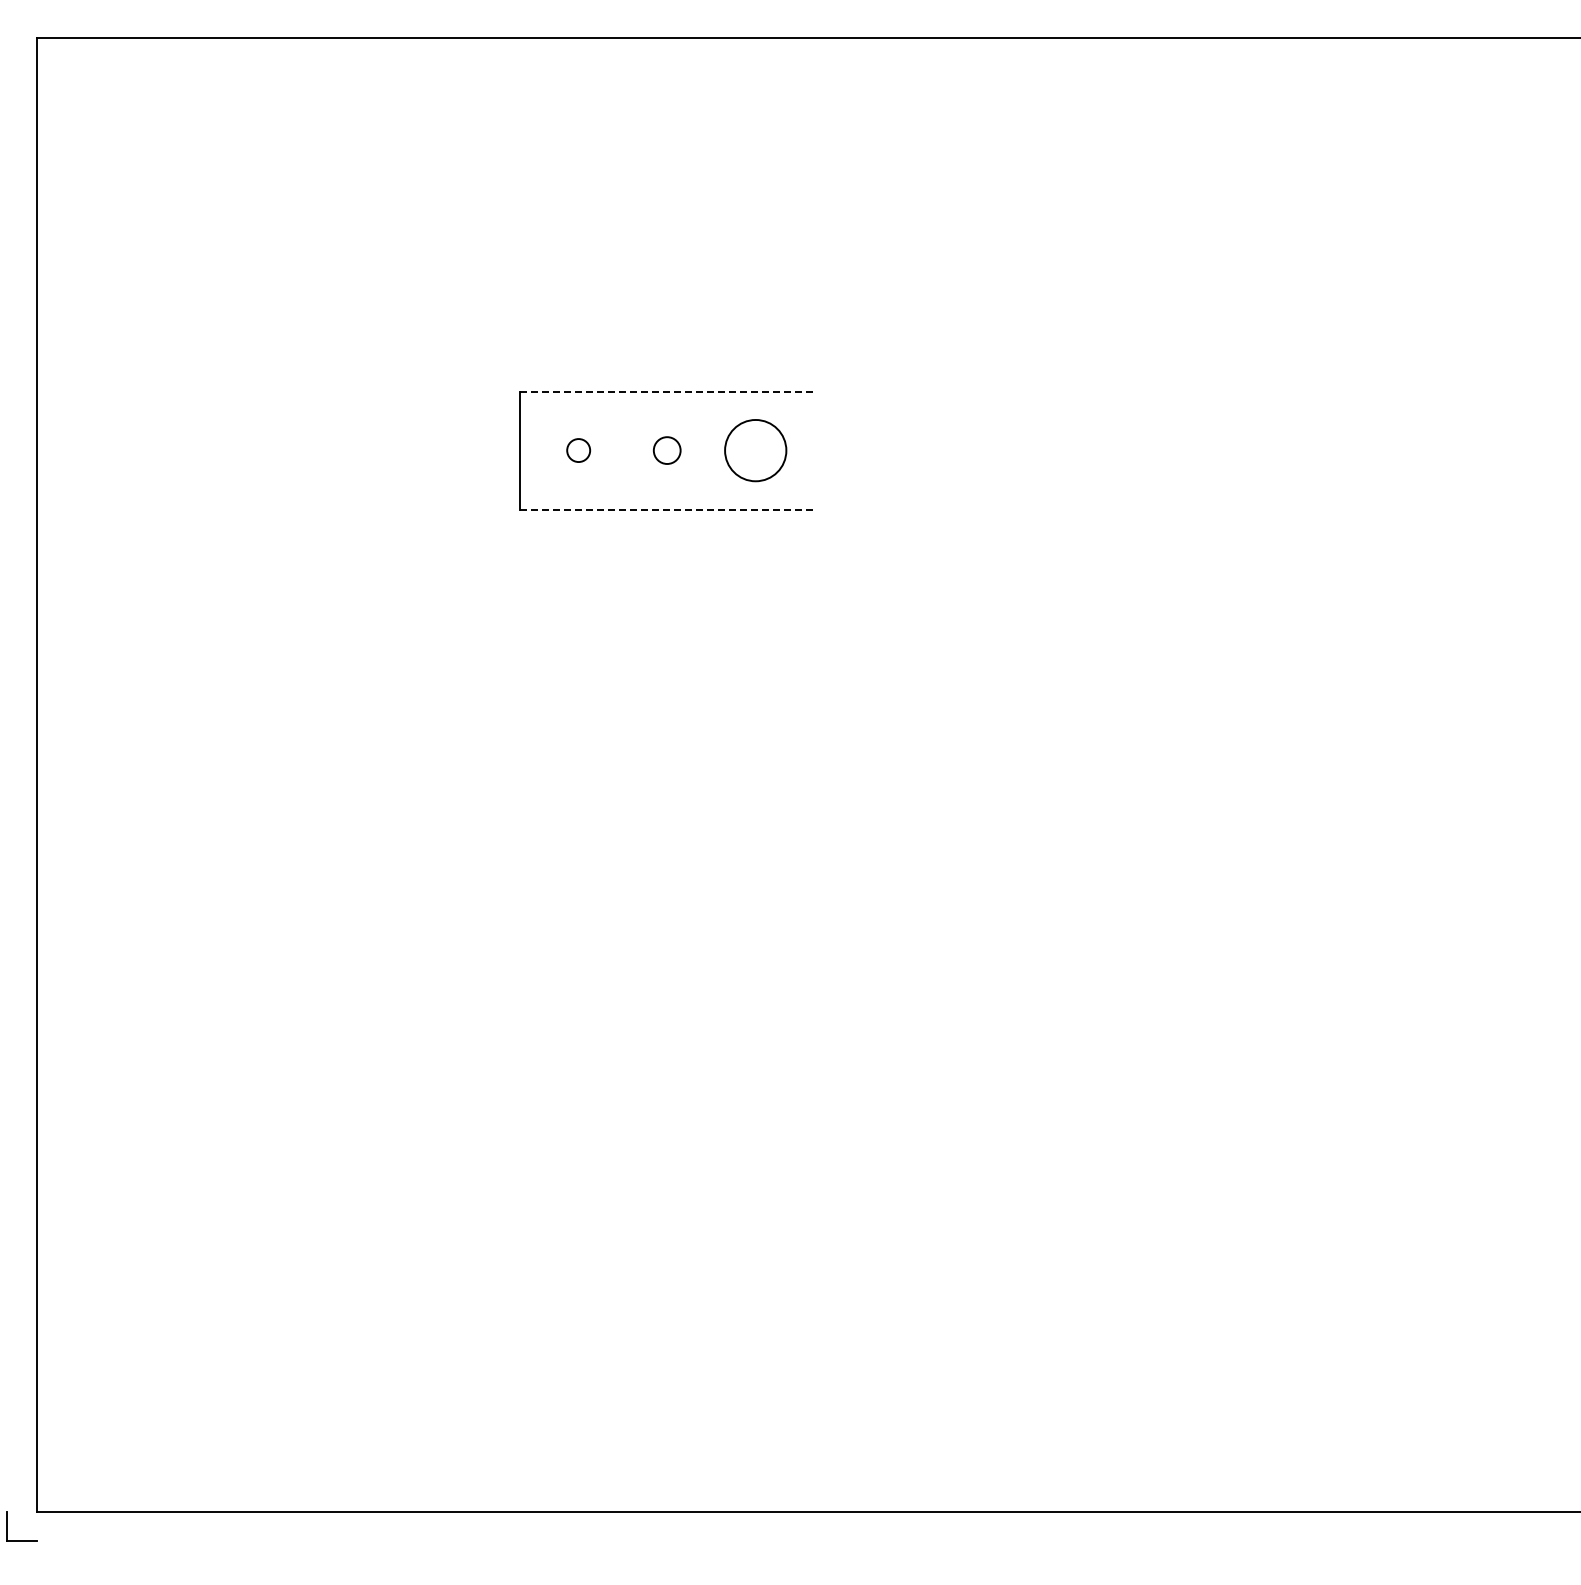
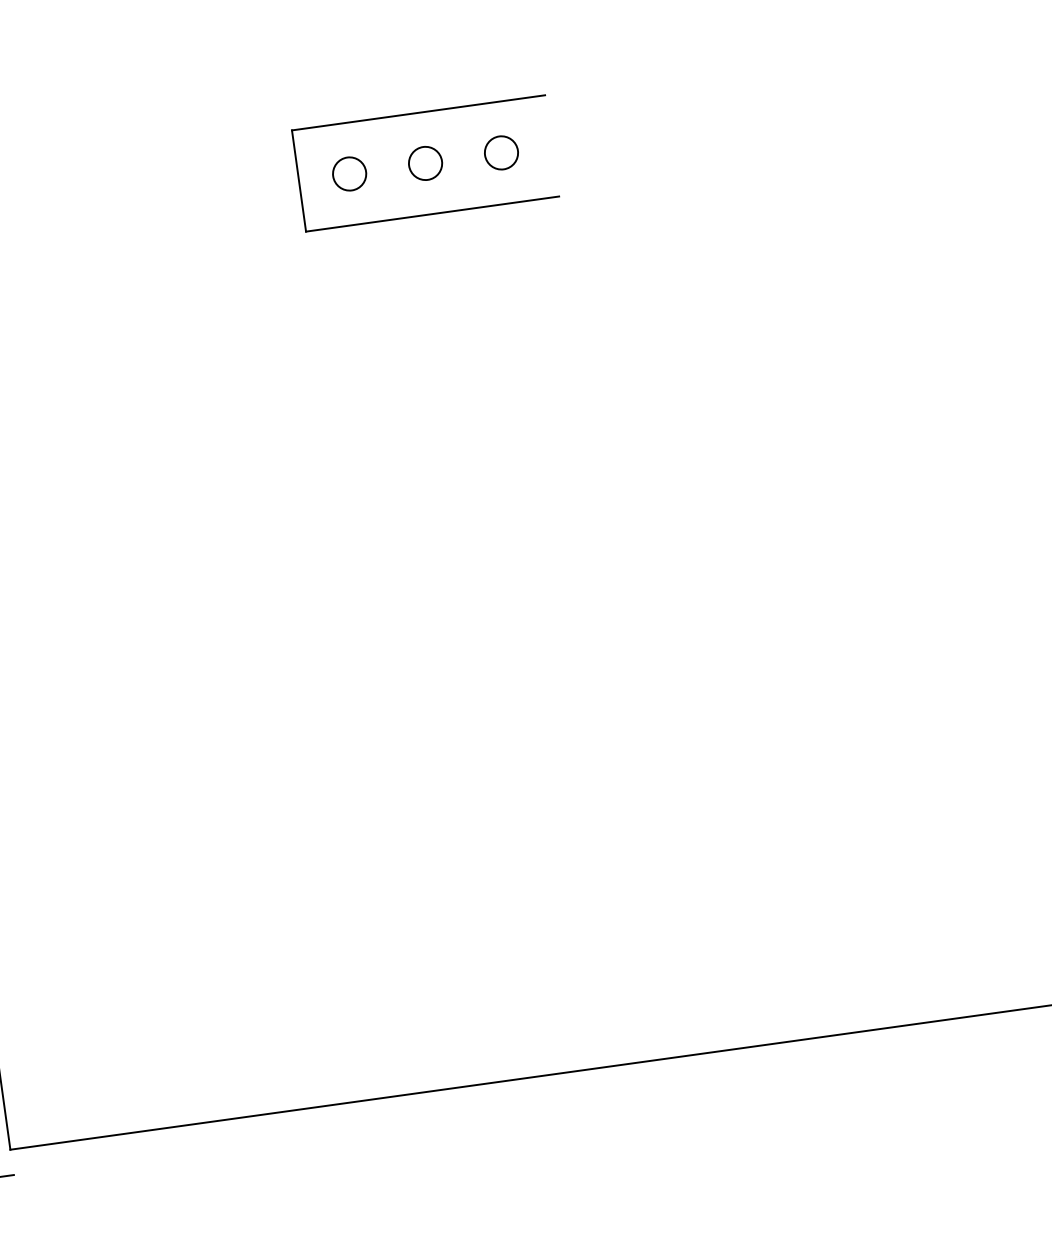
line: (667, 391) -> (418, 112), dashed -> solid
circle: (578, 450) -> (349, 173), size x1.67
circle: (667, 450) -> (425, 163), size x1.43
circle: (755, 450) -> (501, 152), size x0.62
line: (667, 509) -> (432, 214), dashed -> solid

